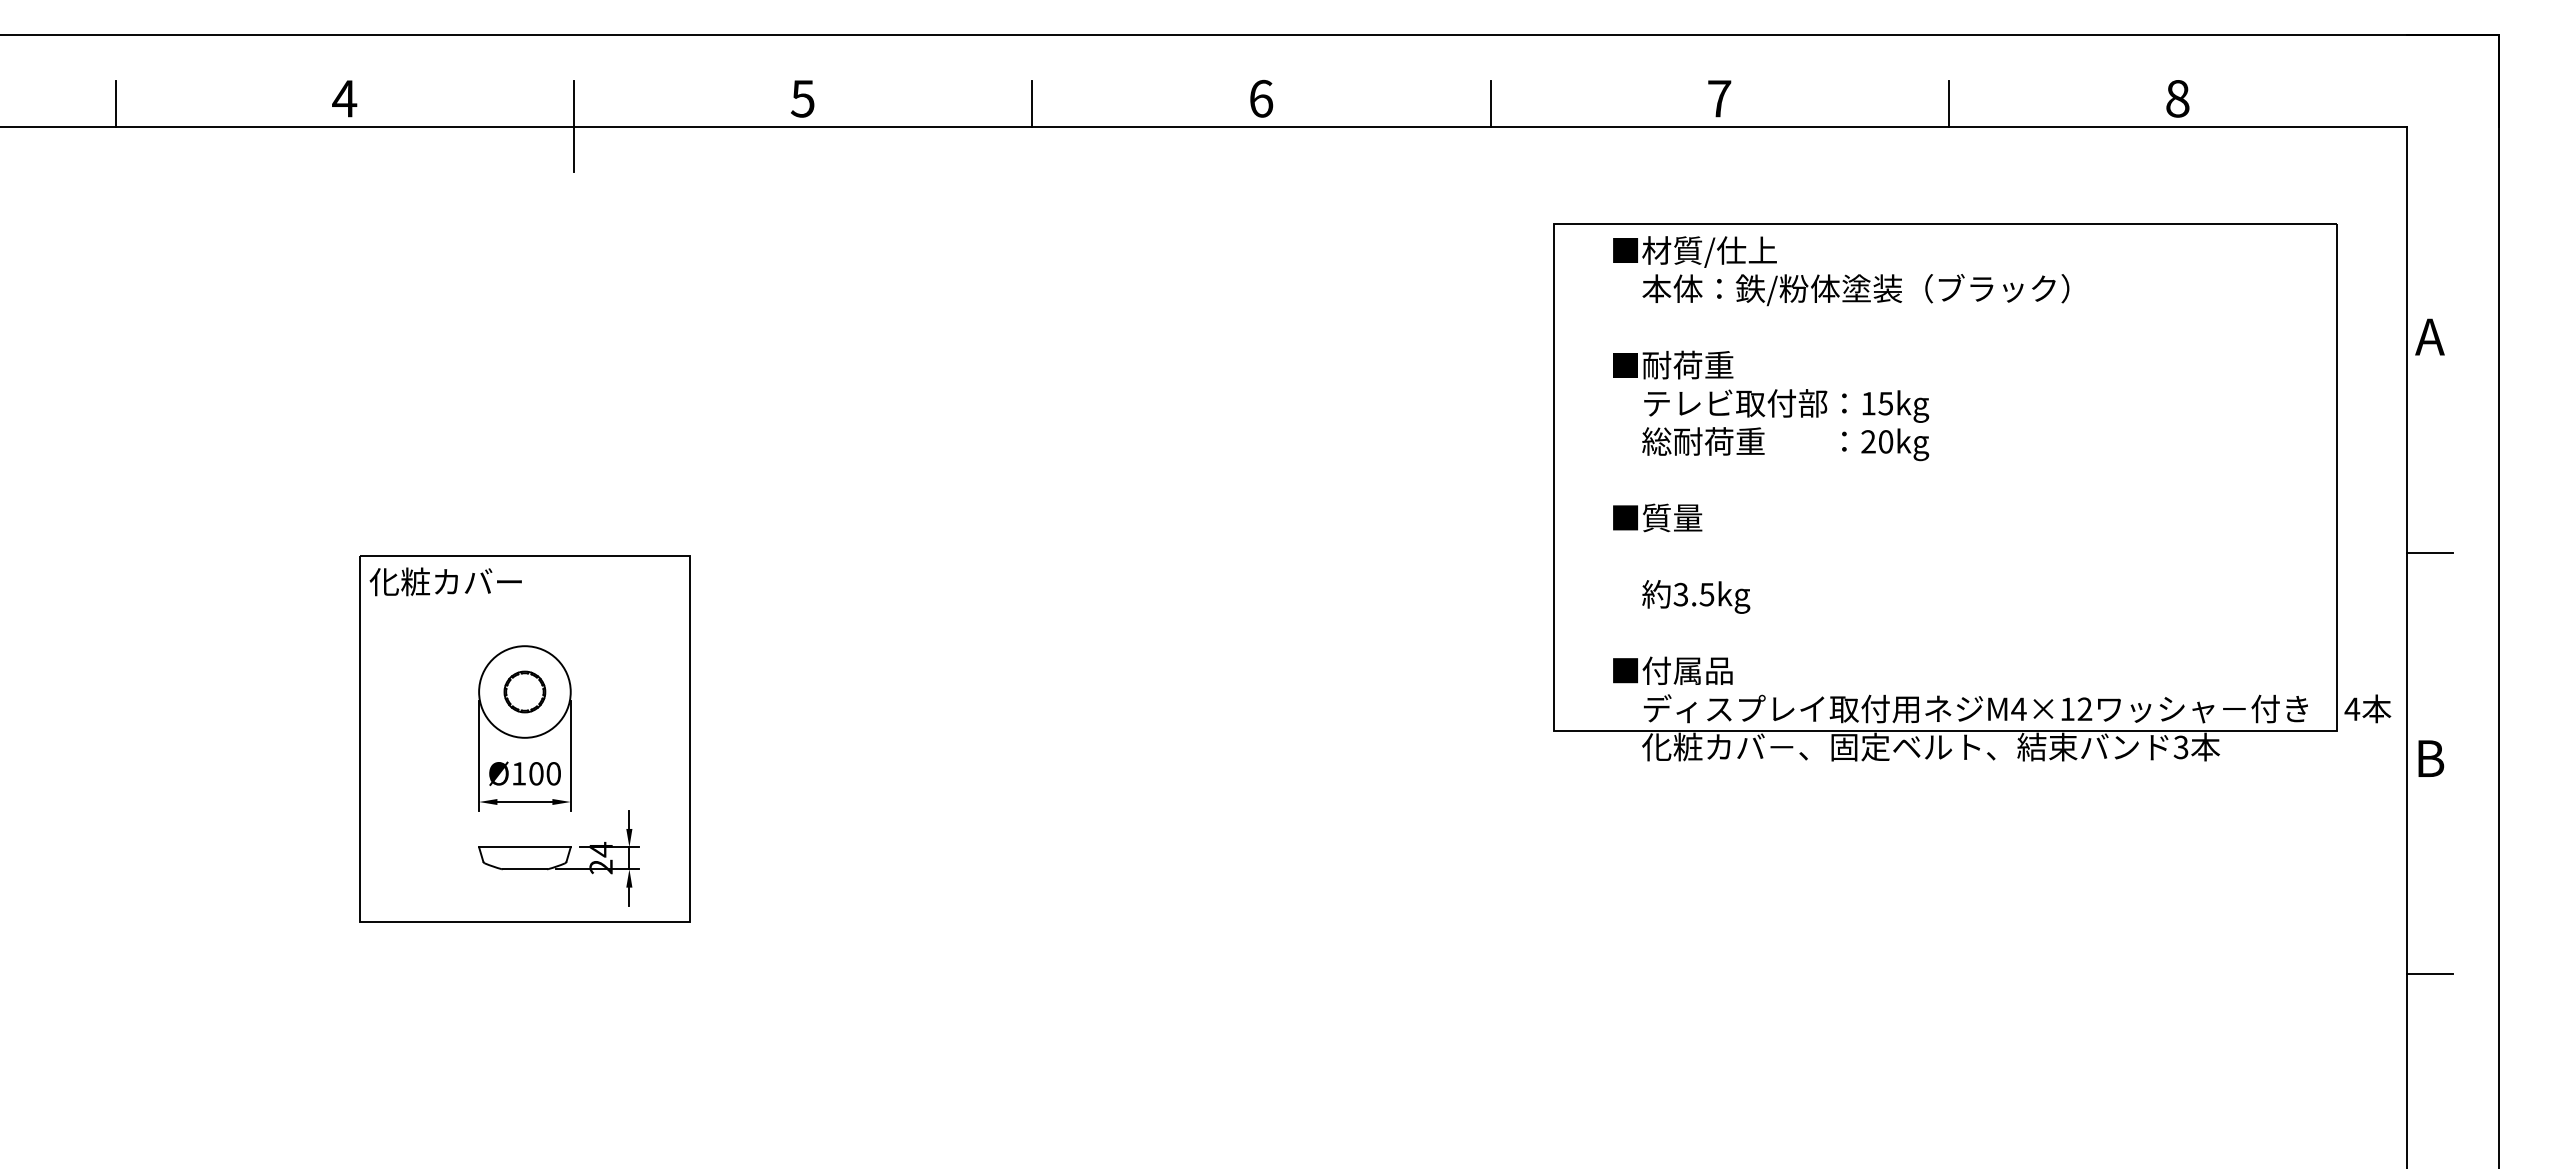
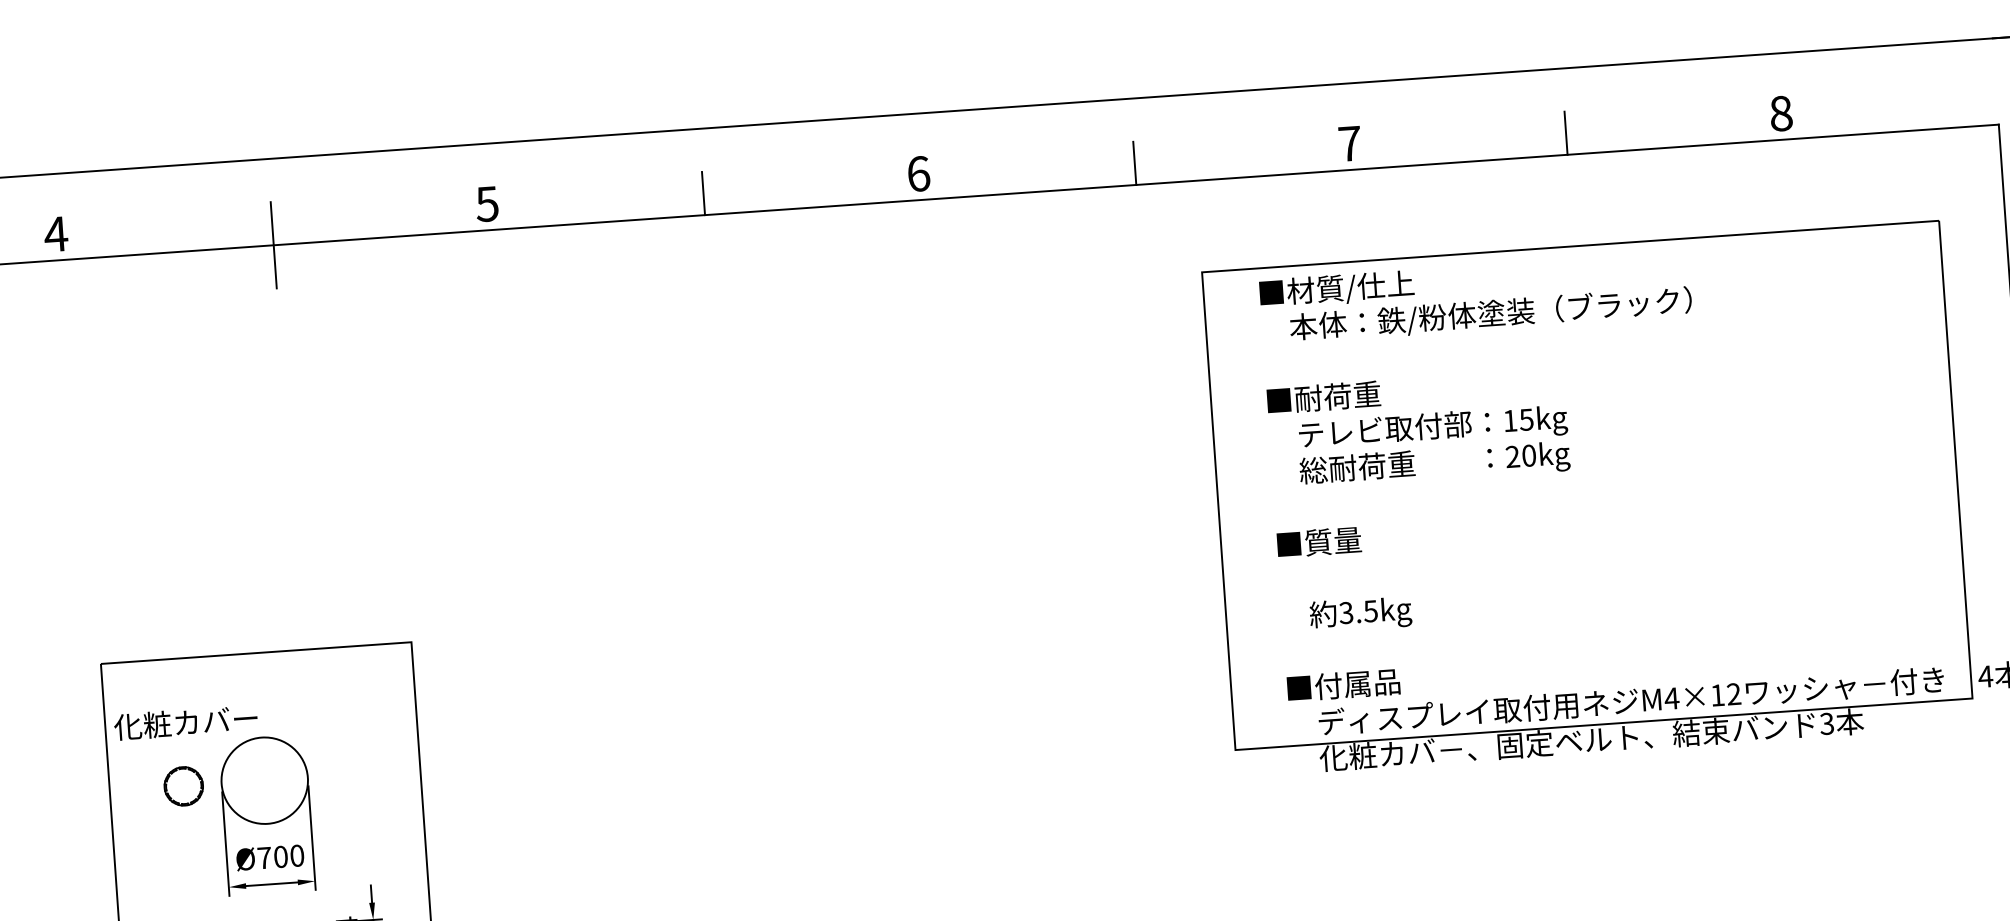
text: (445, 581) -> (185, 722), moved
part: (524, 691) -> (183, 785), moved
text: (519, 773) -> (265, 857), Ø100 -> Ø700

